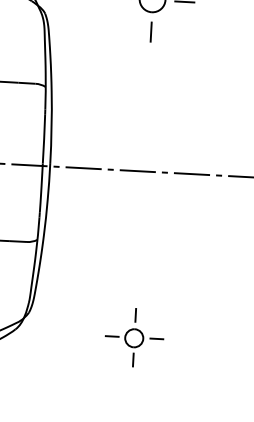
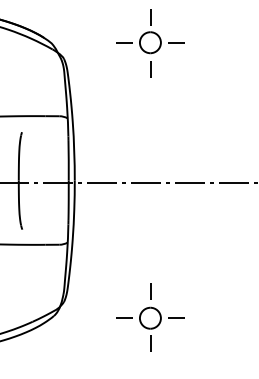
part: (134, 337) -> (150, 317), size x1.43

